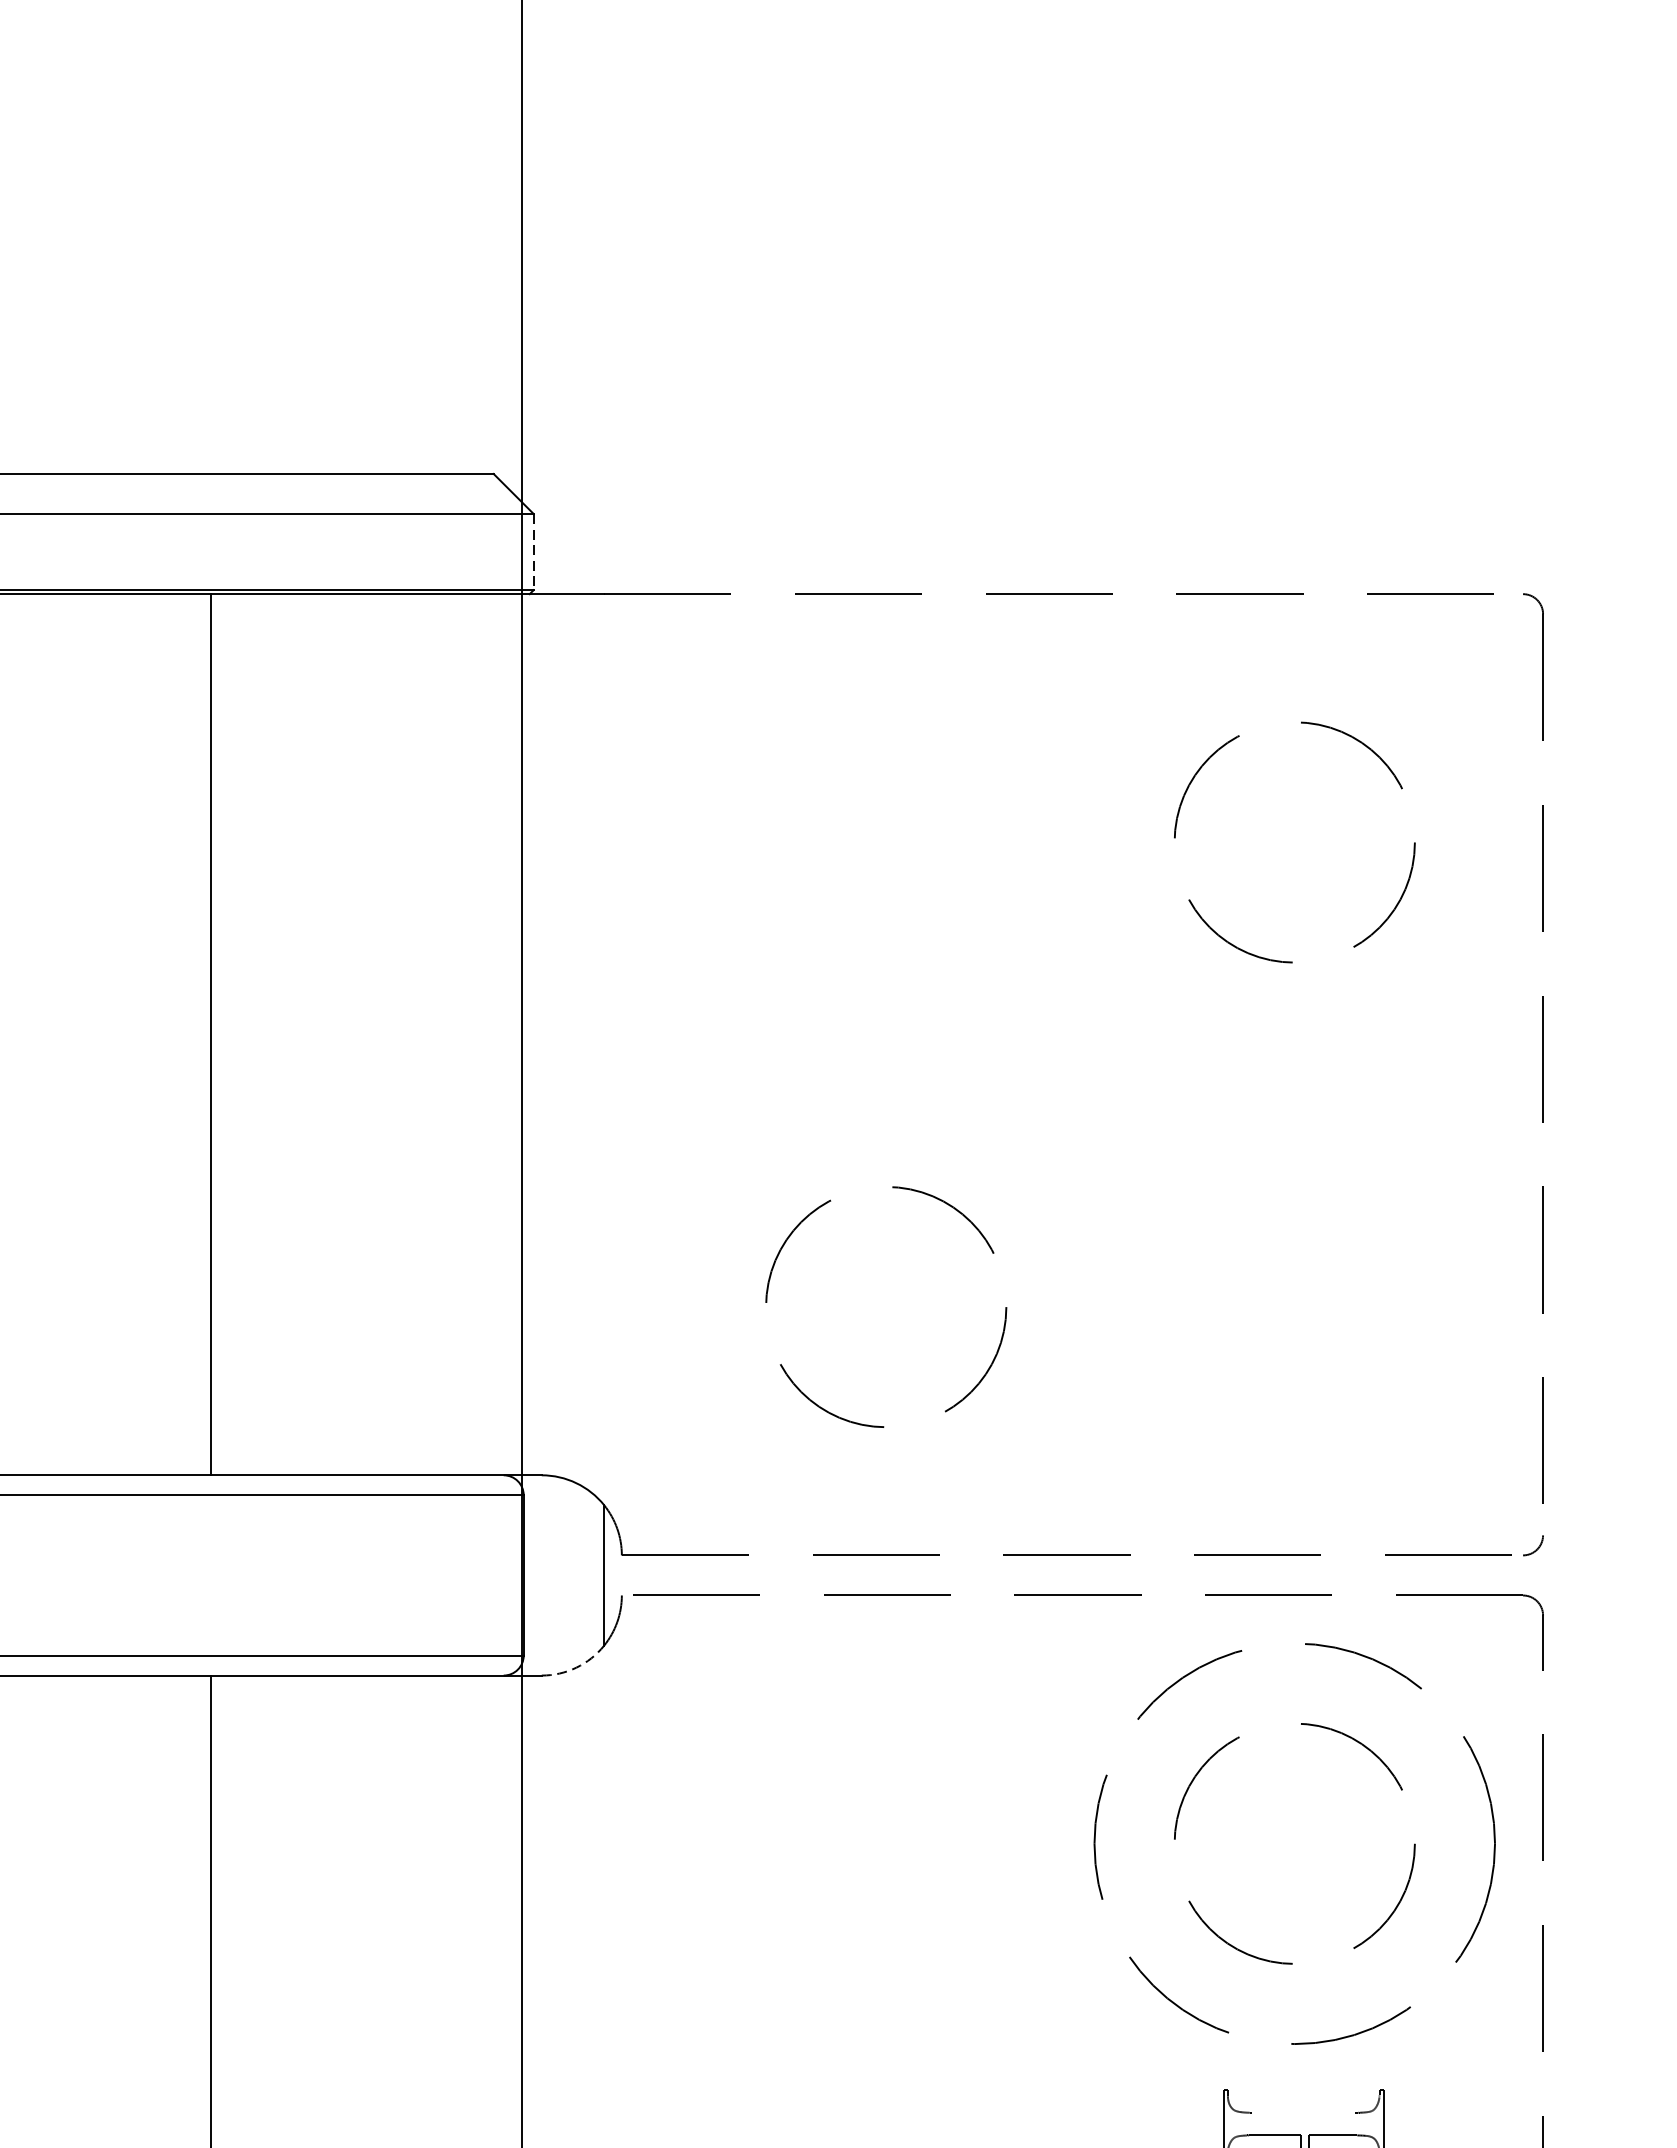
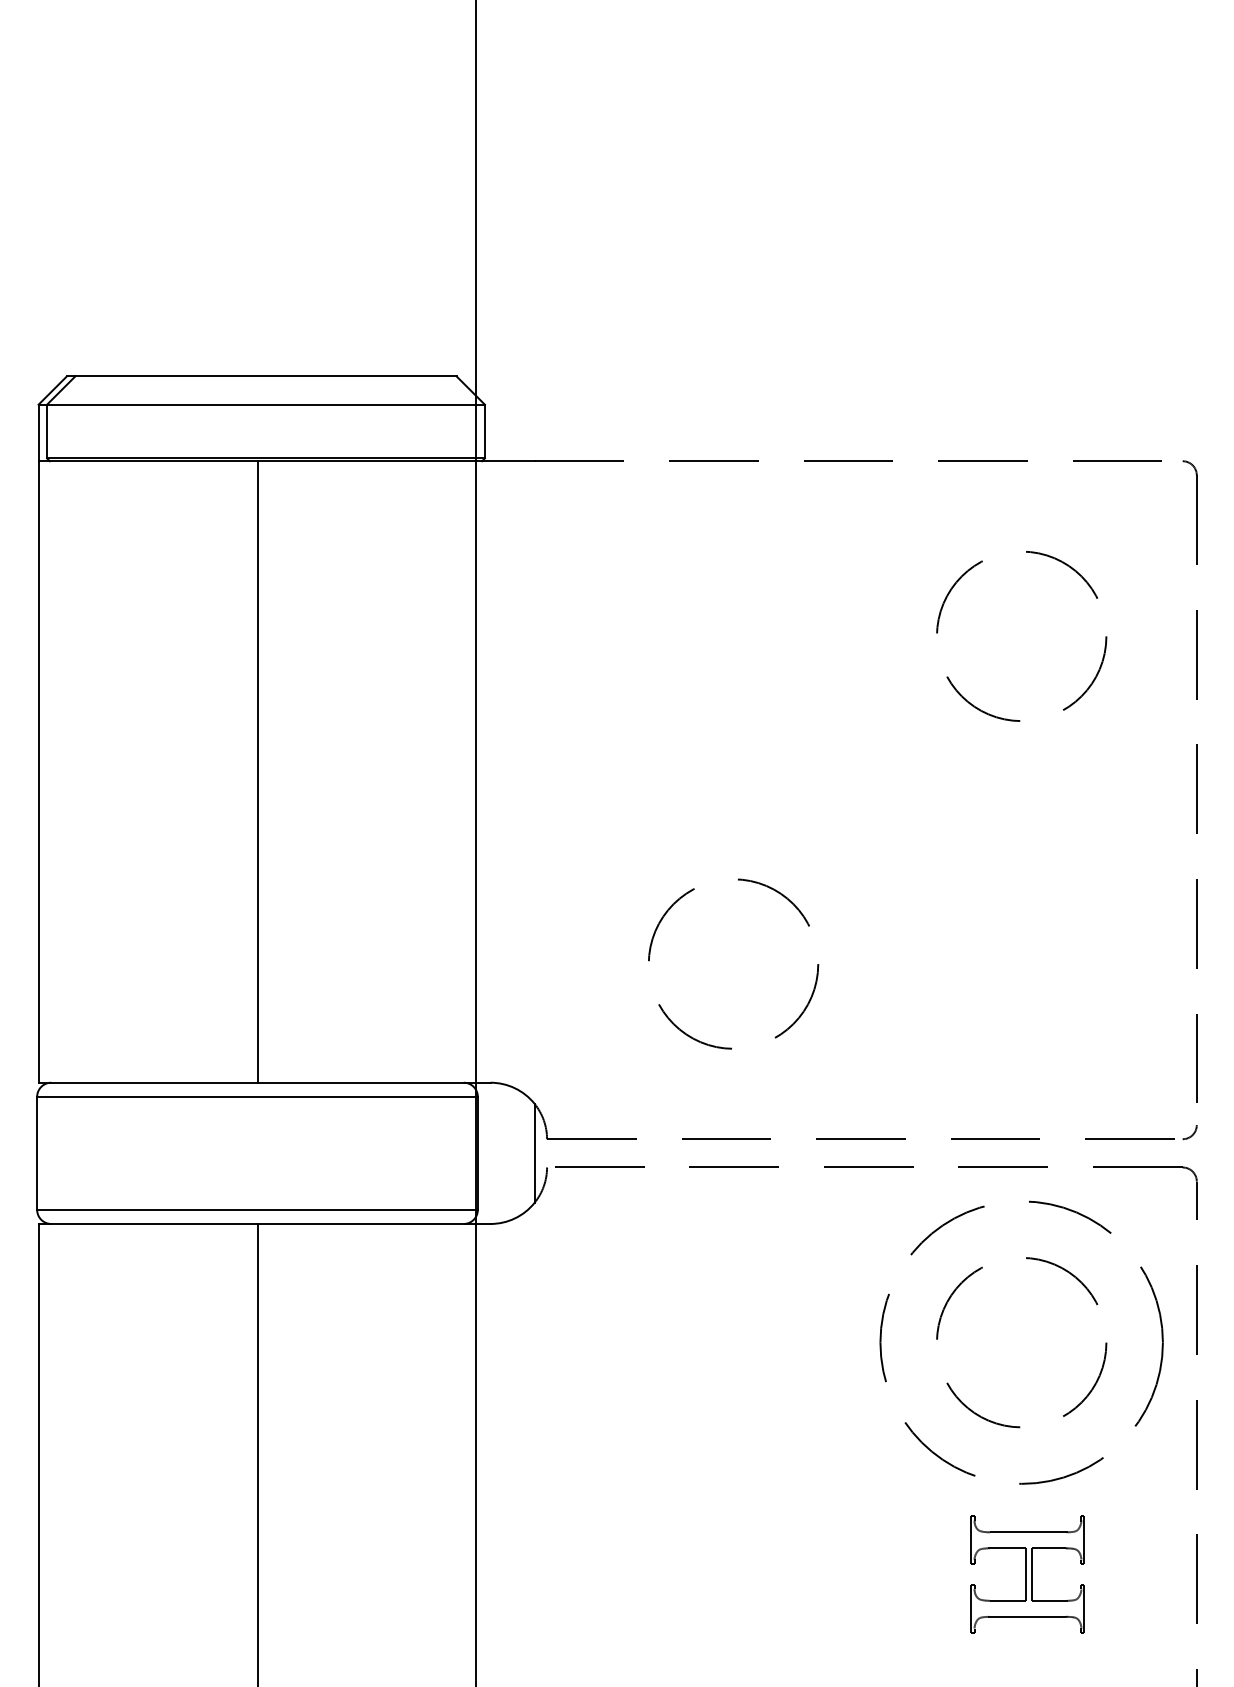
line: (533, 551) -> (484, 431), dashed -> solid
arc: (575, 1667) -> (514, 1218), dashed -> solid
line: (1303, 2112) -> (1027, 1532), added

